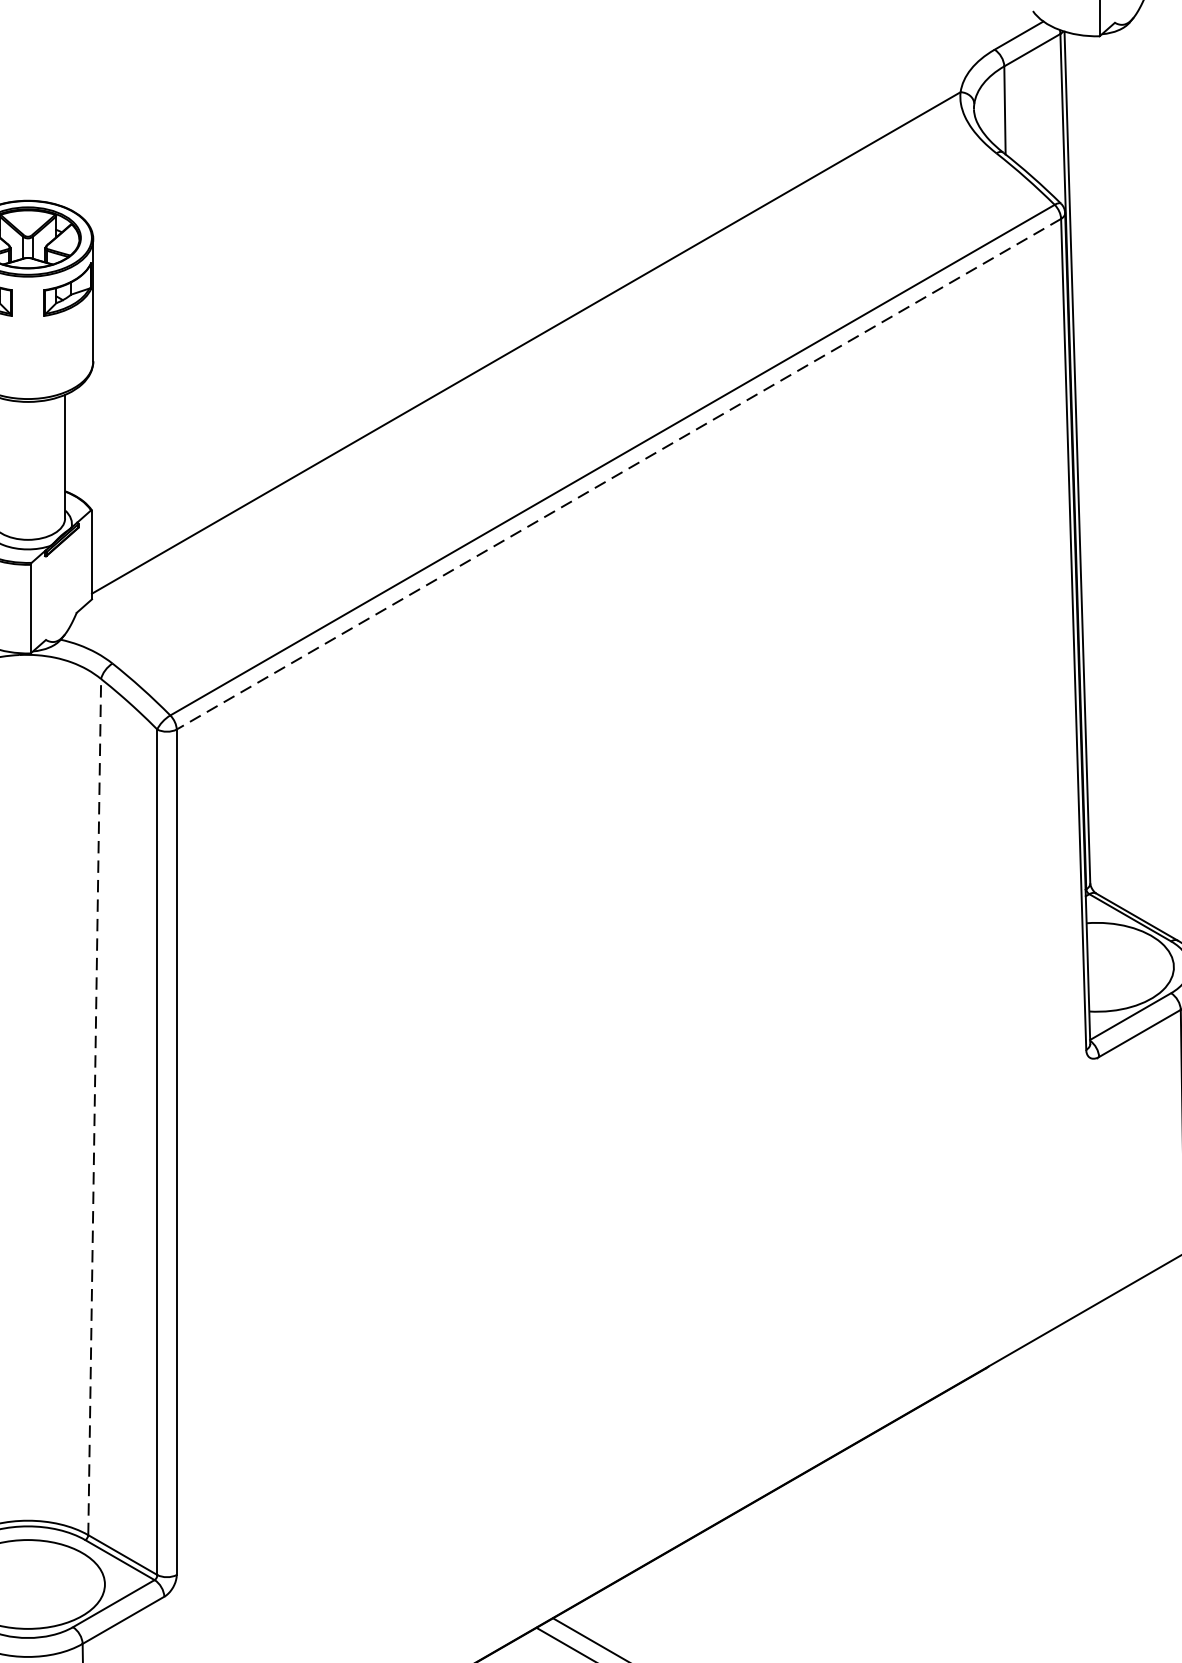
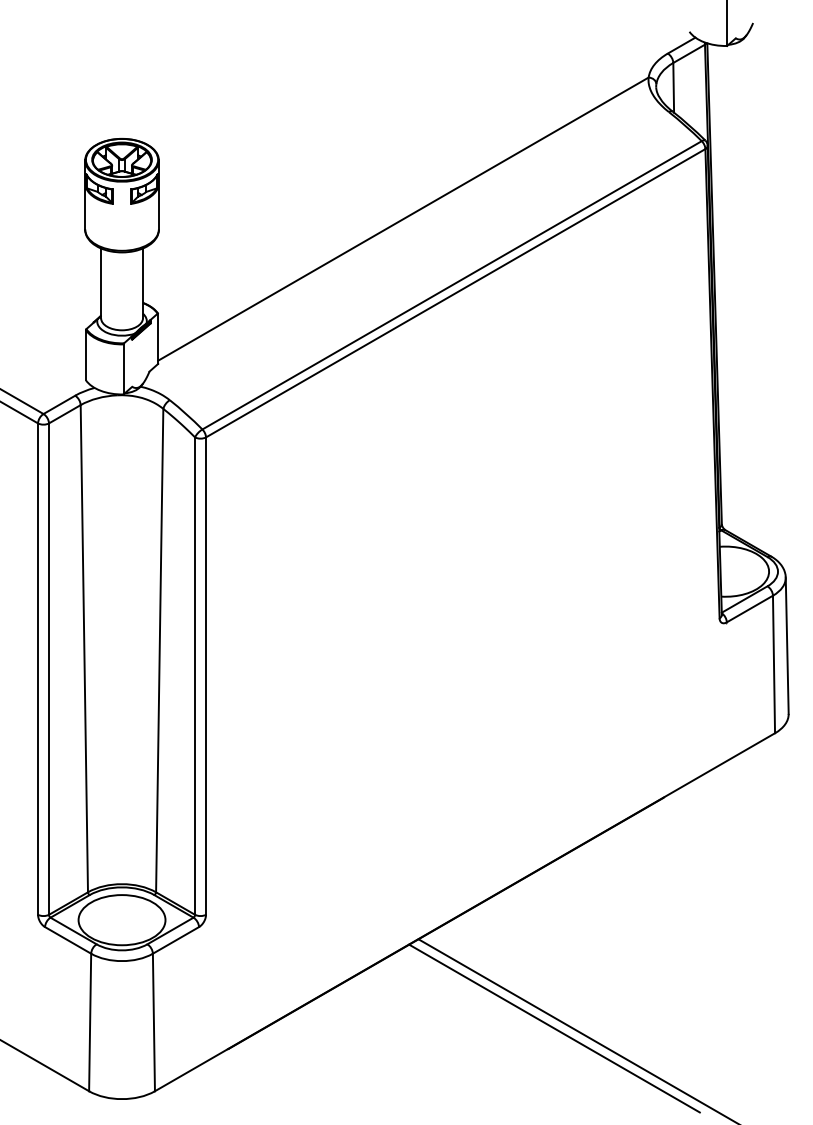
line: (618, 474) -> (455, 293), dashed -> solid
line: (94, 1106) -> (159, 650), dashed -> solid

